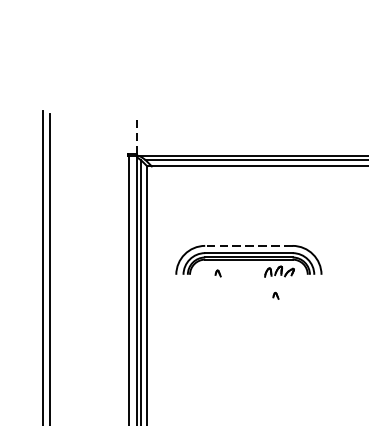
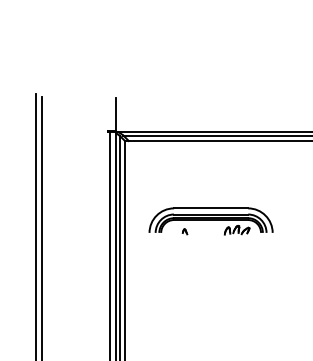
line: (136, 133) -> (115, 113), dashed -> solid
line: (248, 246) -> (210, 208), dashed -> solid
part: (275, 295) -> (233, 250), removed

